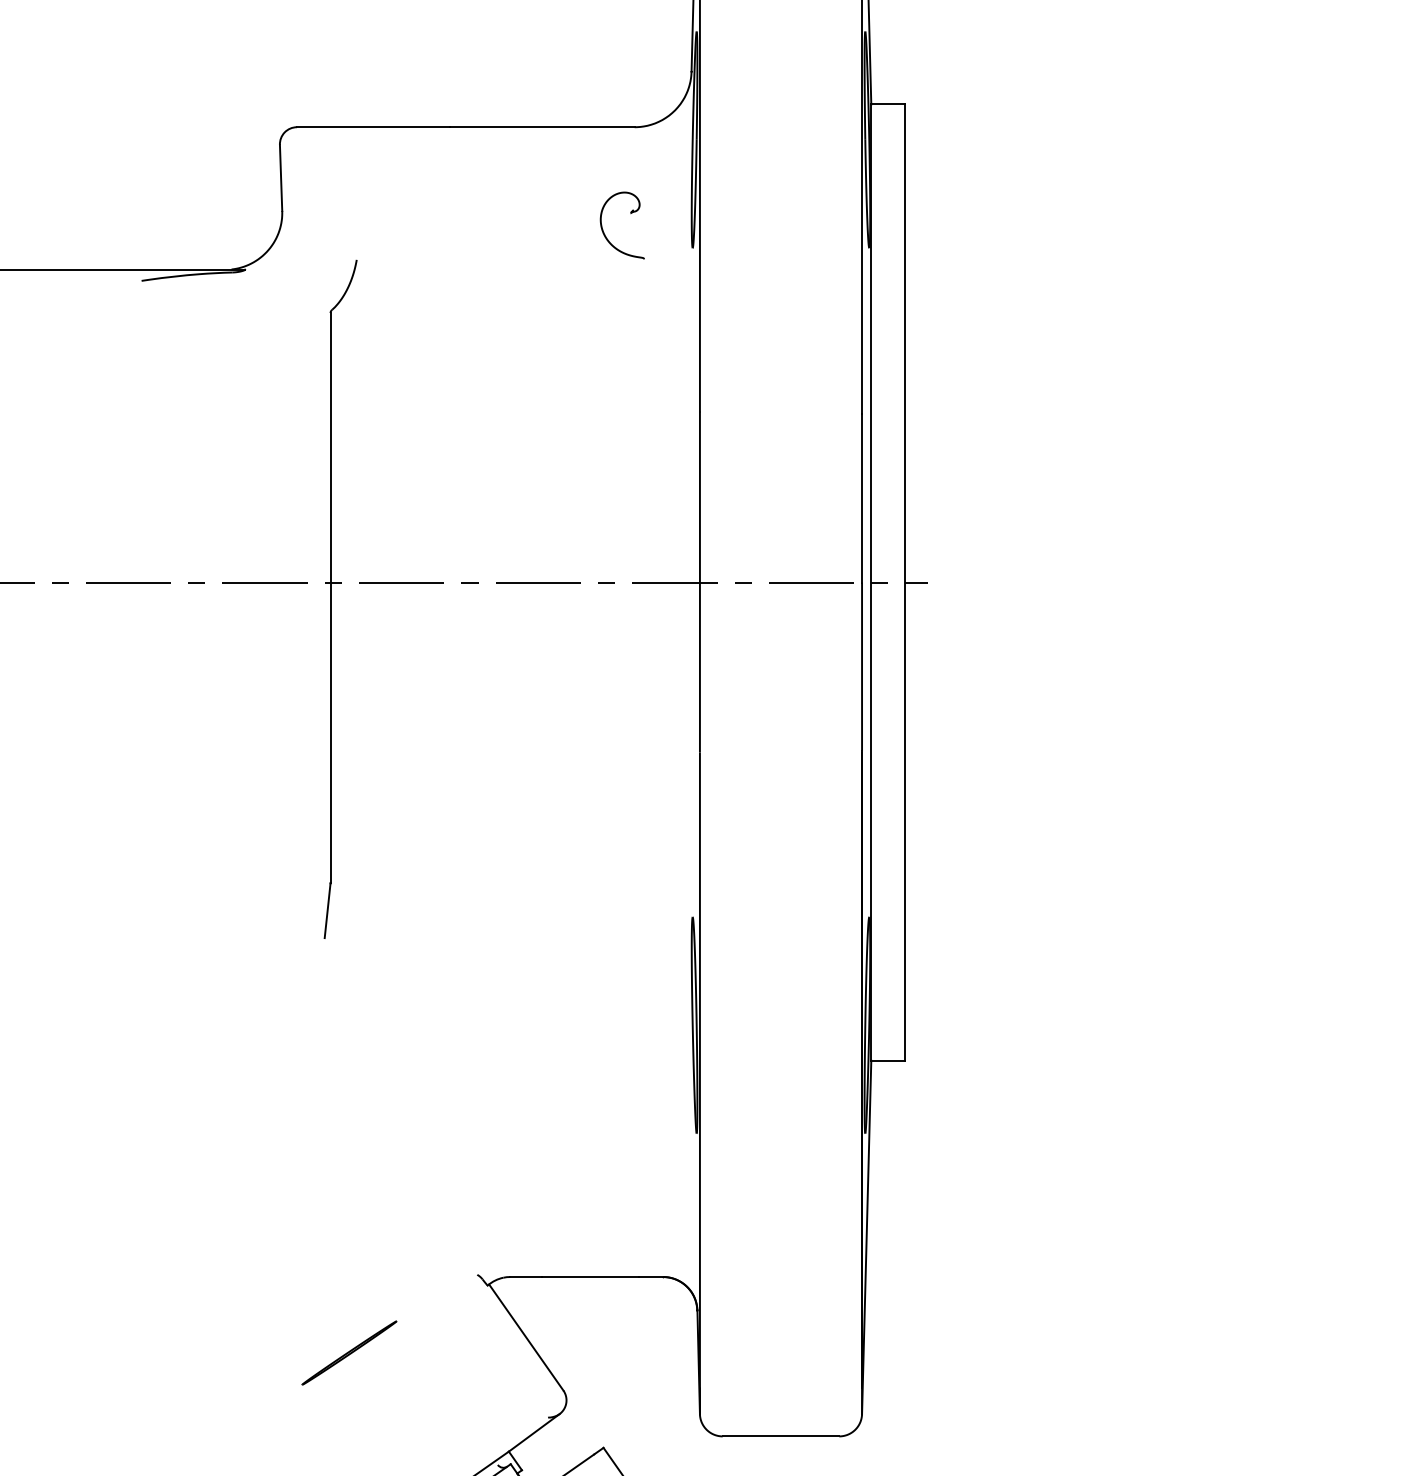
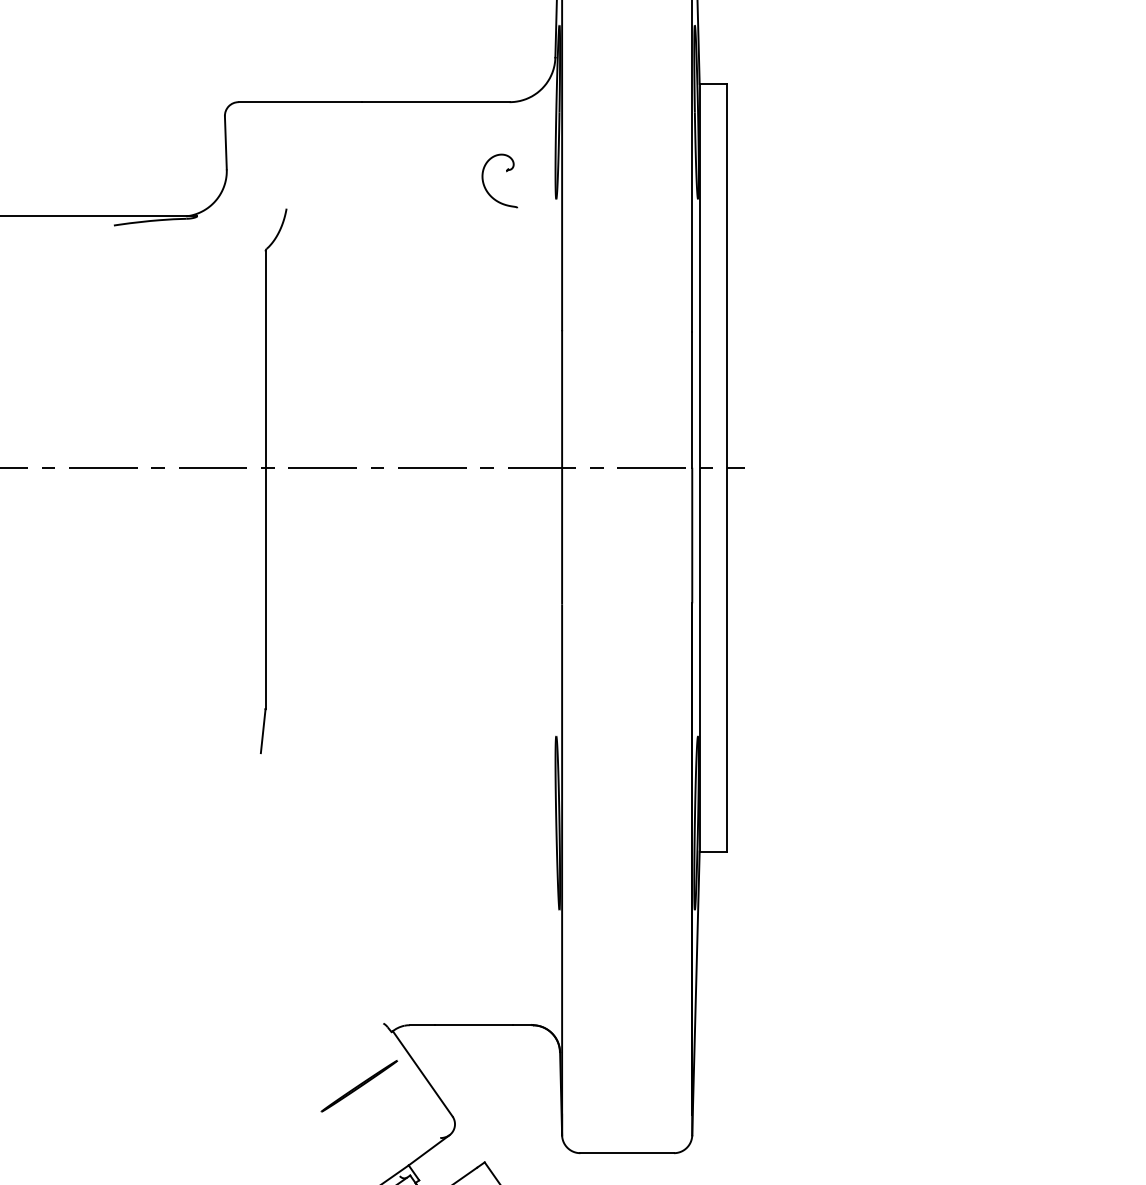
part: (349, 1352) -> (359, 1085), moved

